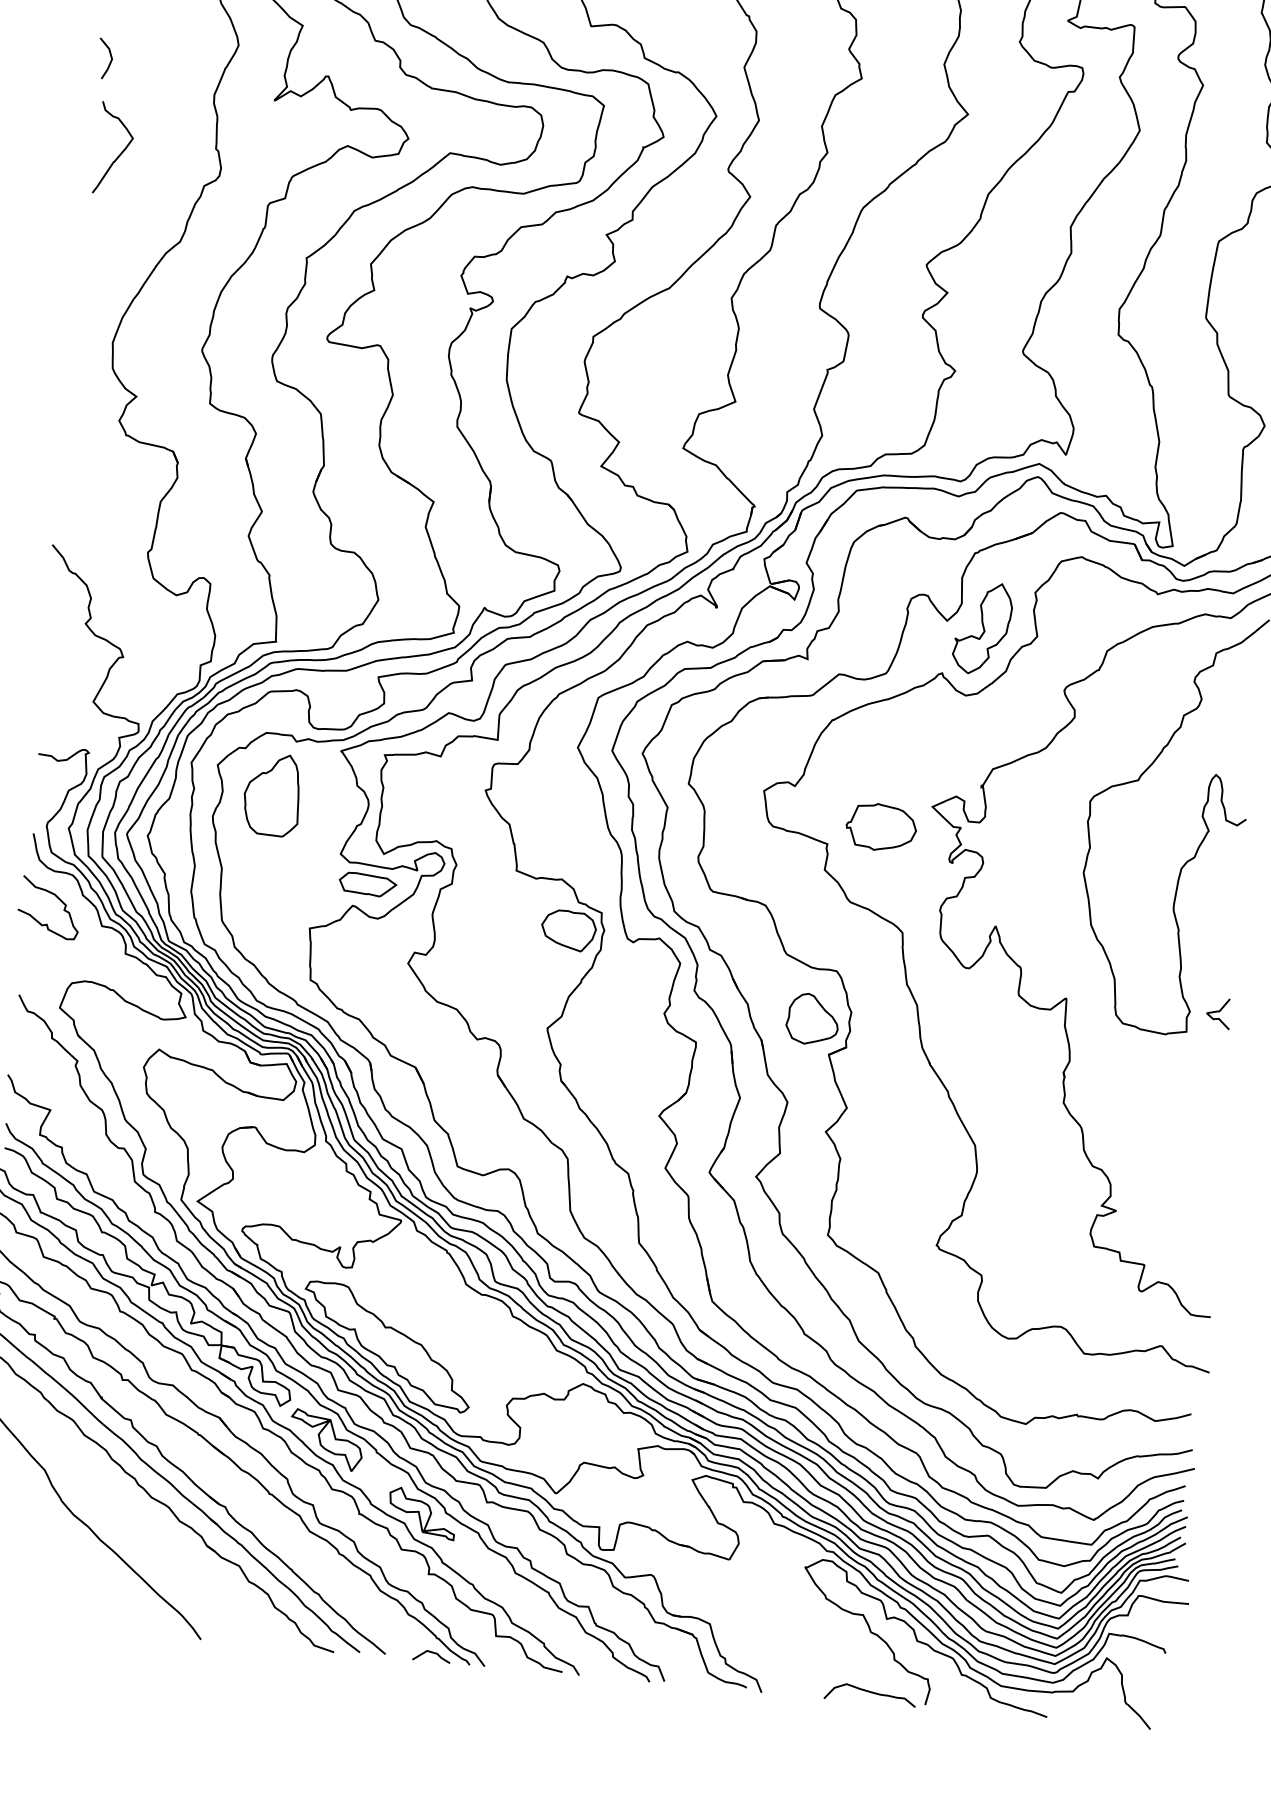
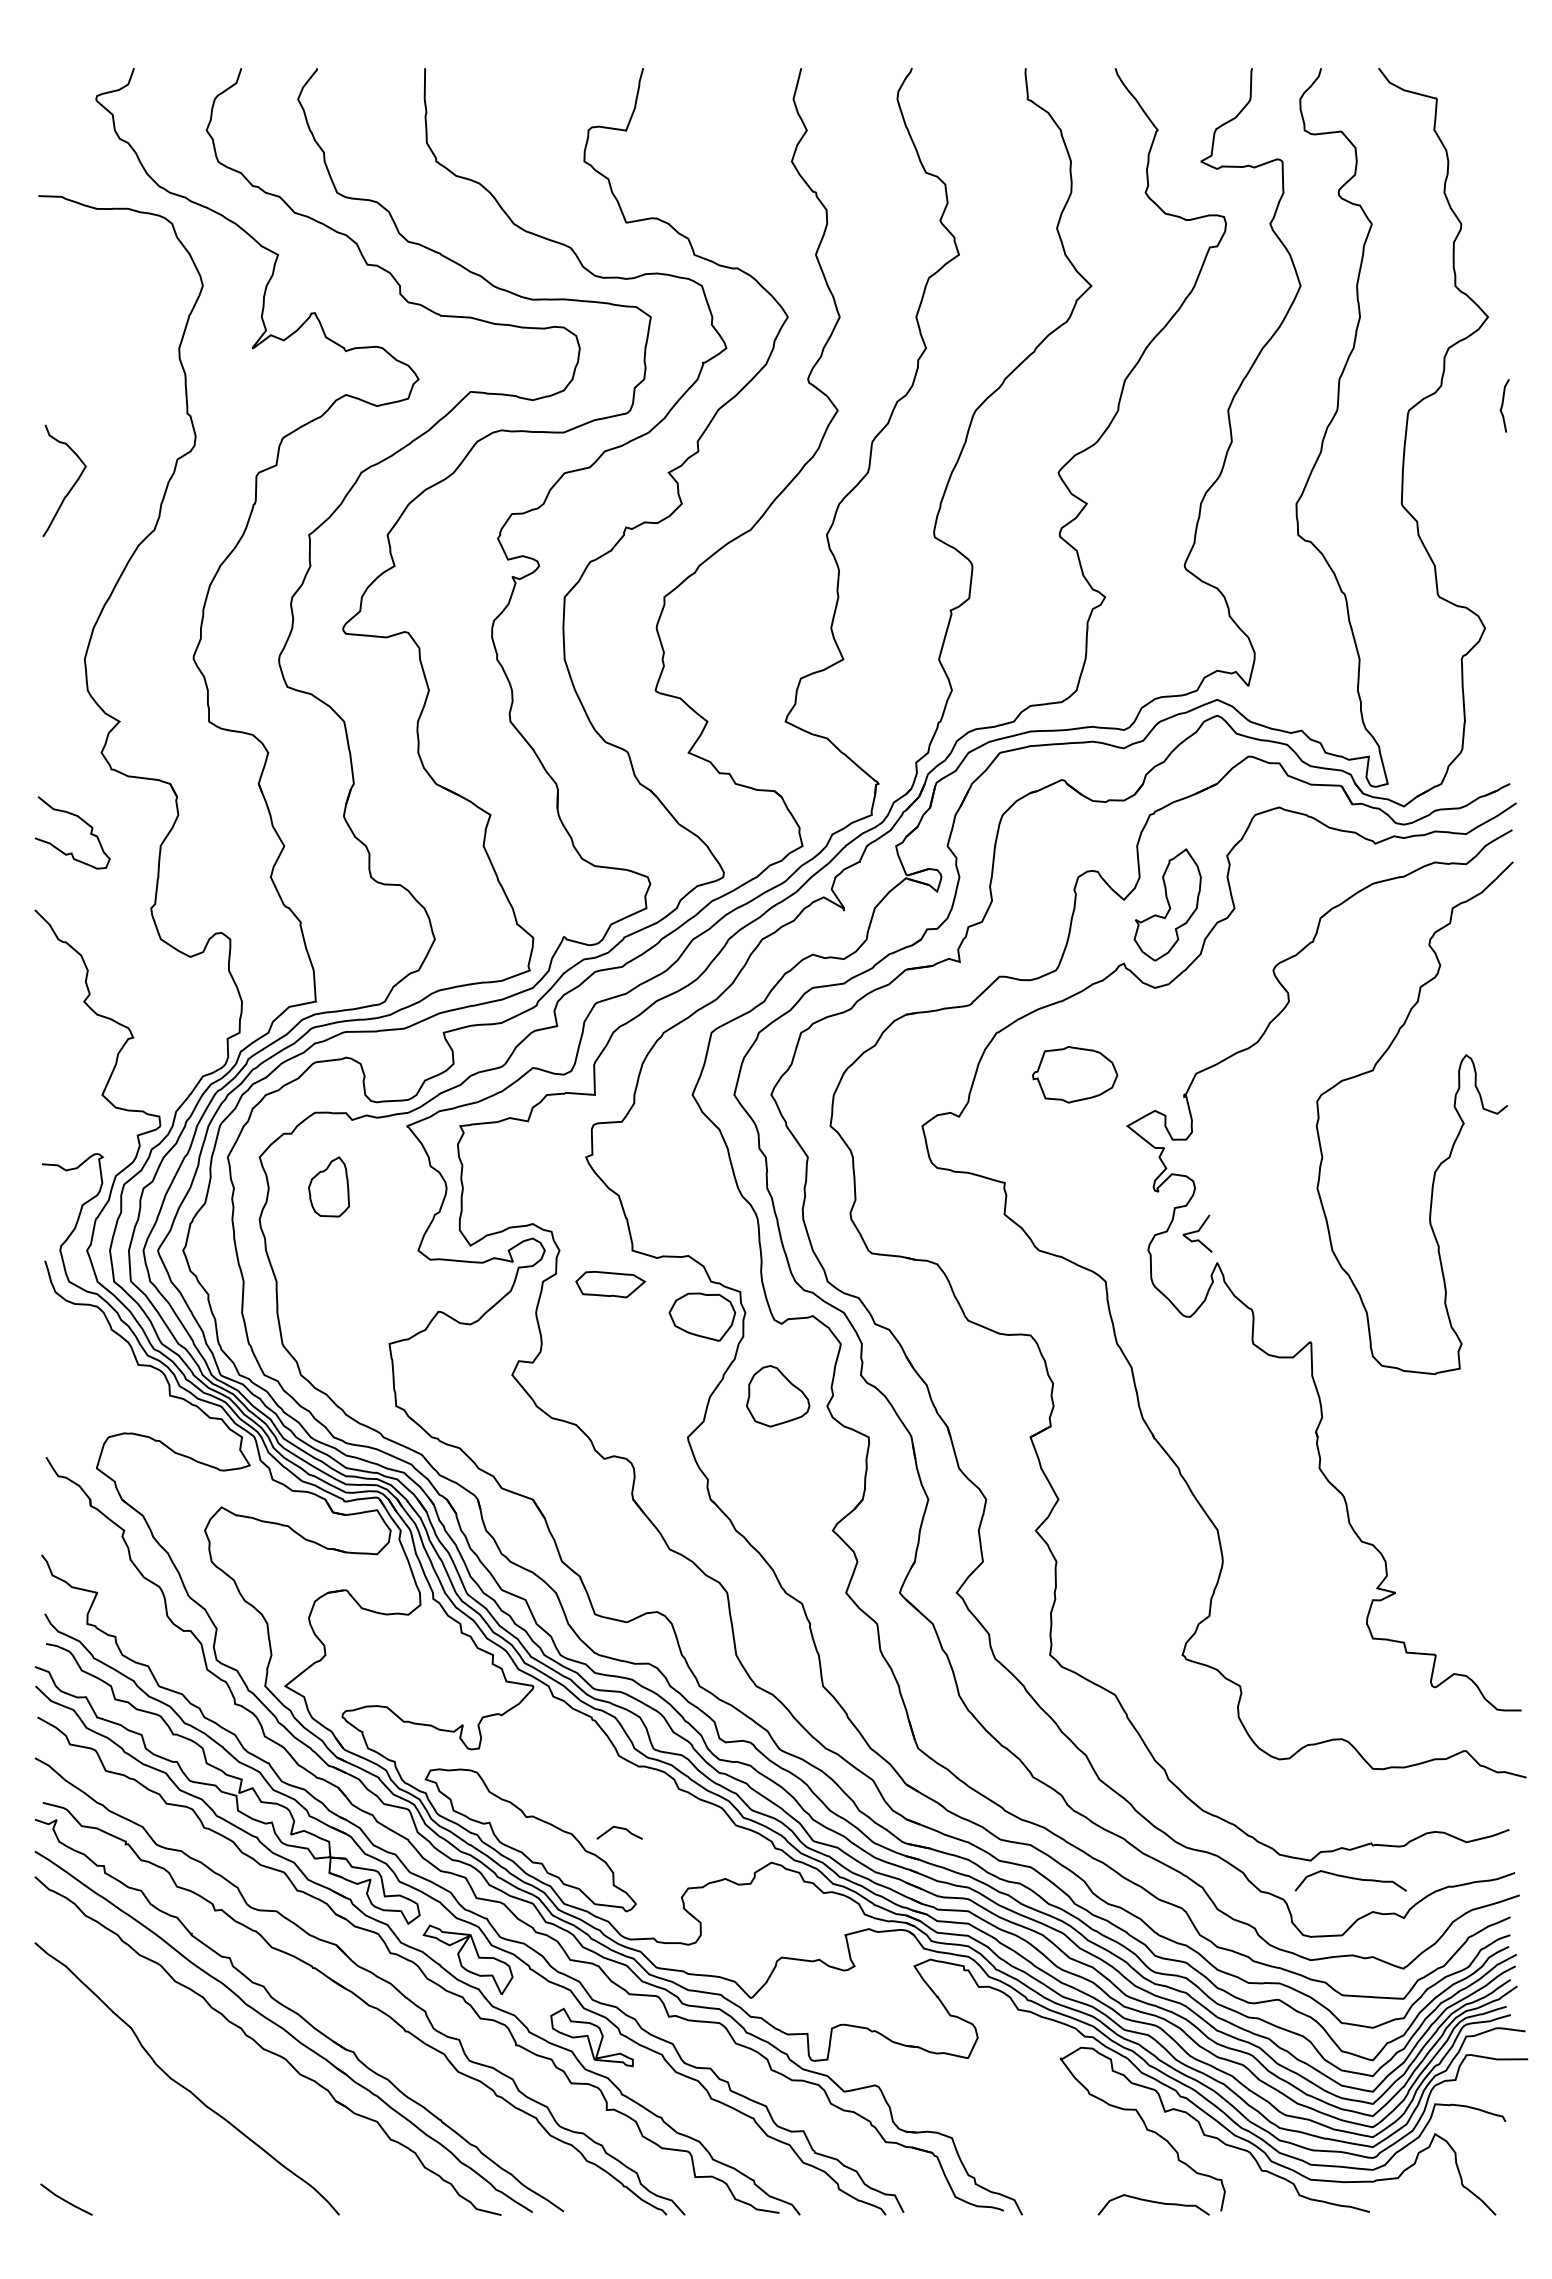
line: (110, 56) -> (49, 314), removed
curve: (120, 153) -> (72, 485), moved
part: (271, 794) -> (328, 1186), size x0.6
part: (881, 827) -> (1075, 1074), moved
part: (367, 884) -> (610, 1284), moved
curve: (58, 899) -> (82, 821), moved
curve: (1218, 1012) -> (1197, 1232), moved
part: (813, 1019) -> (778, 1396), moved
curve: (1057, 1441) -> (1350, 1878), added
line: (433, 1653) -> (621, 1829), moved

